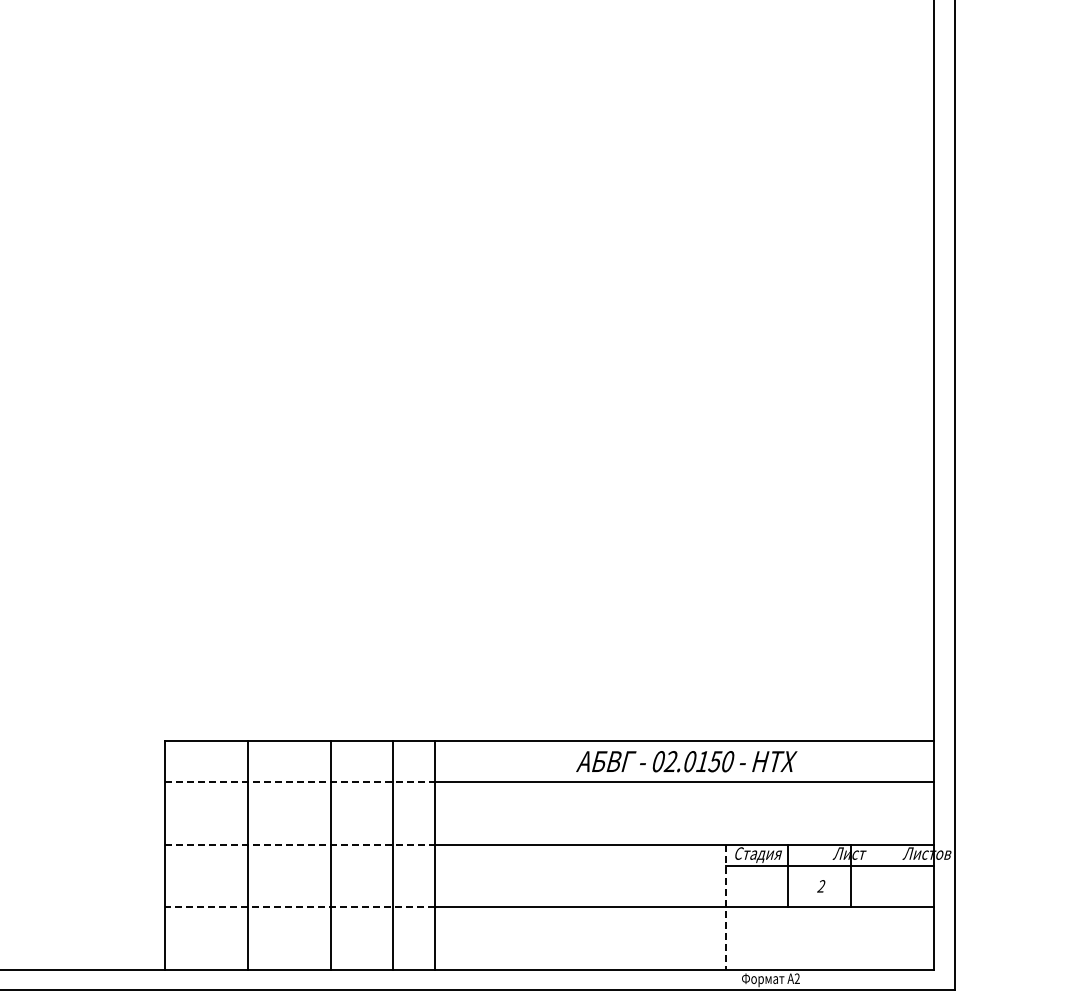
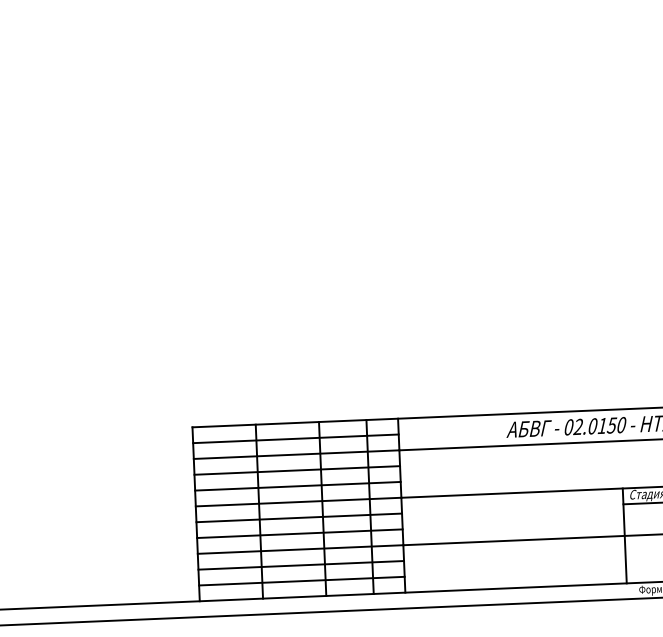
line: (299, 761) -> (295, 438), added
line: (300, 782) -> (297, 454), dashed -> solid
line: (299, 803) -> (297, 470), added
line: (299, 824) -> (297, 486), added
line: (300, 844) -> (299, 501), dashed -> solid
line: (299, 865) -> (299, 517), added
line: (299, 886) -> (299, 533), added
line: (299, 907) -> (300, 549), dashed -> solid
line: (725, 907) -> (624, 536), dashed -> solid
line: (299, 927) -> (301, 564), added
line: (299, 948) -> (301, 580), added

